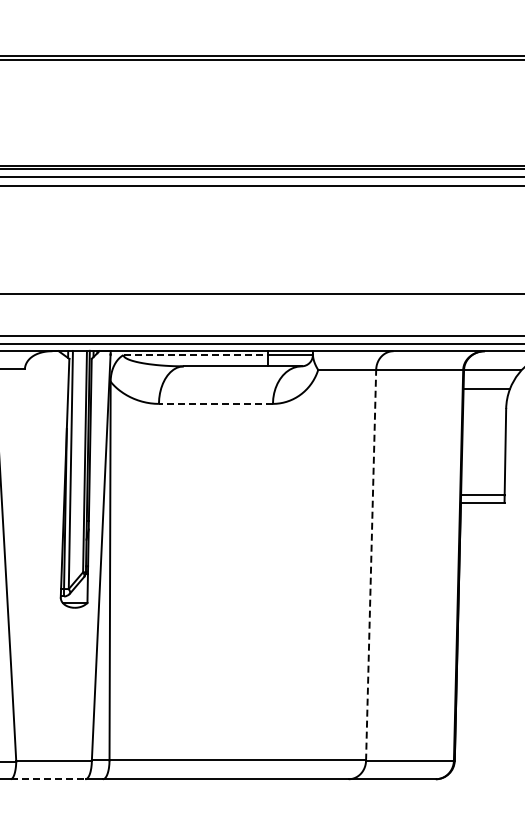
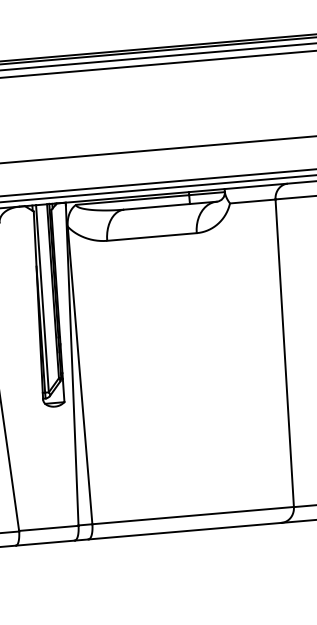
line: (195, 355) -> (132, 200), dashed -> solid
line: (215, 403) -> (151, 236), dashed -> solid
line: (371, 564) -> (284, 352), dashed -> solid
line: (48, 779) -> (45, 543), dashed -> solid

